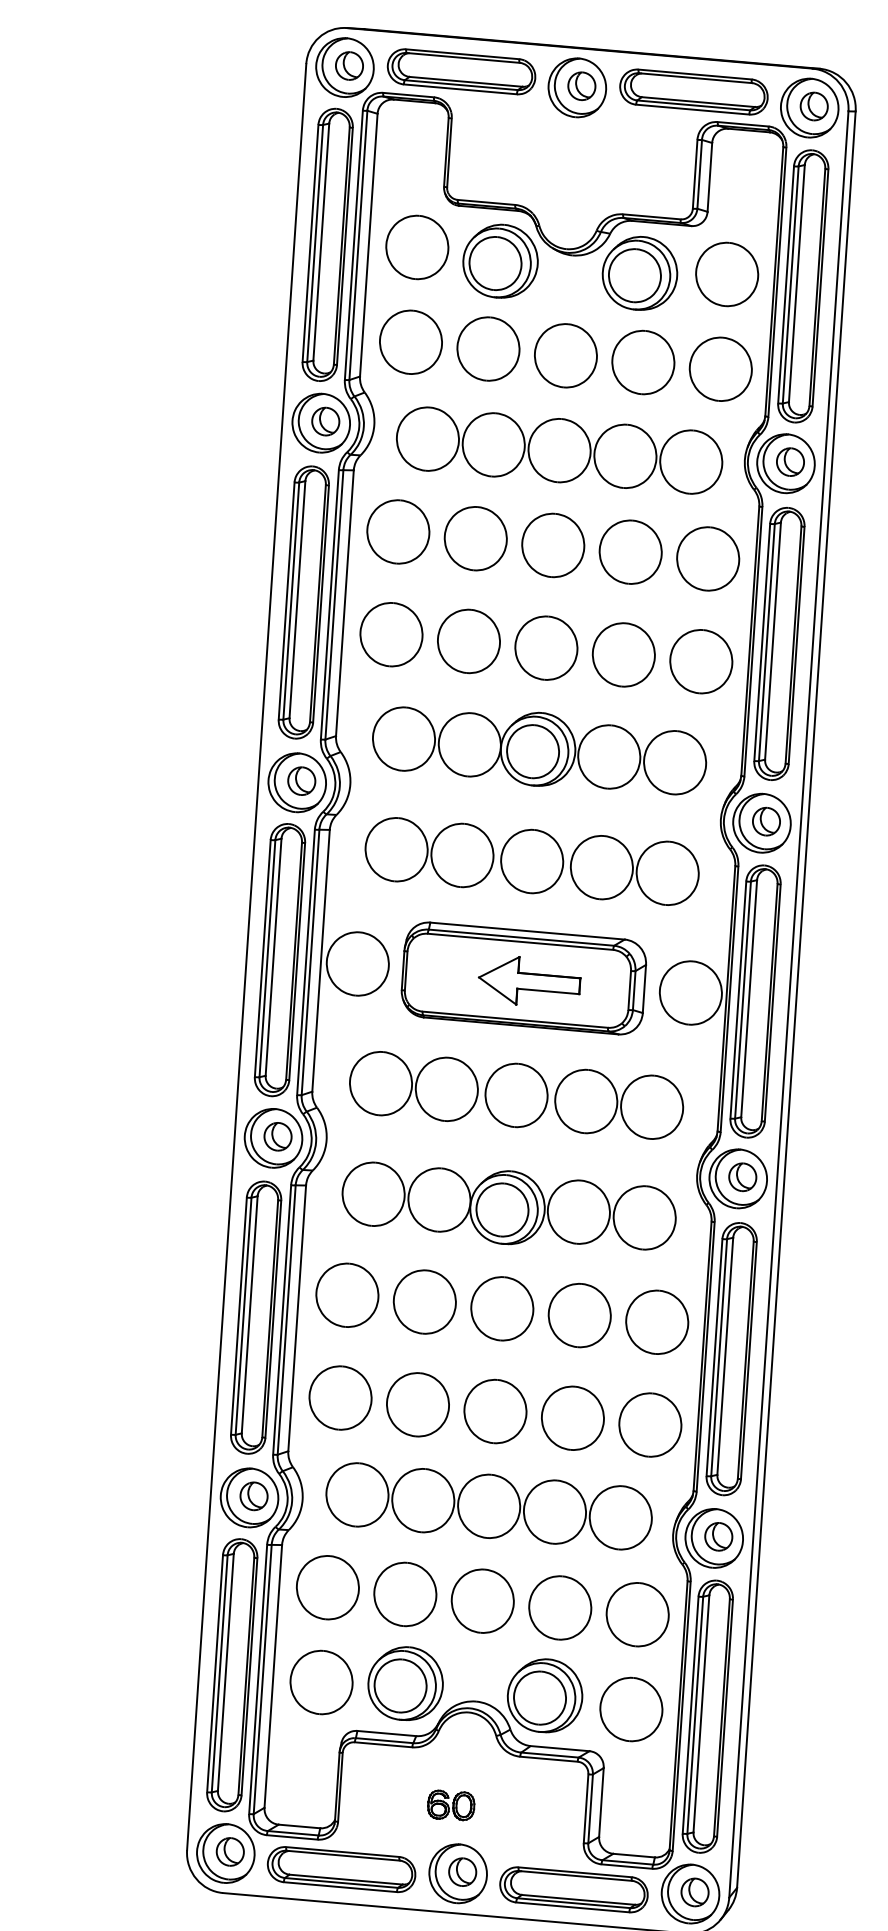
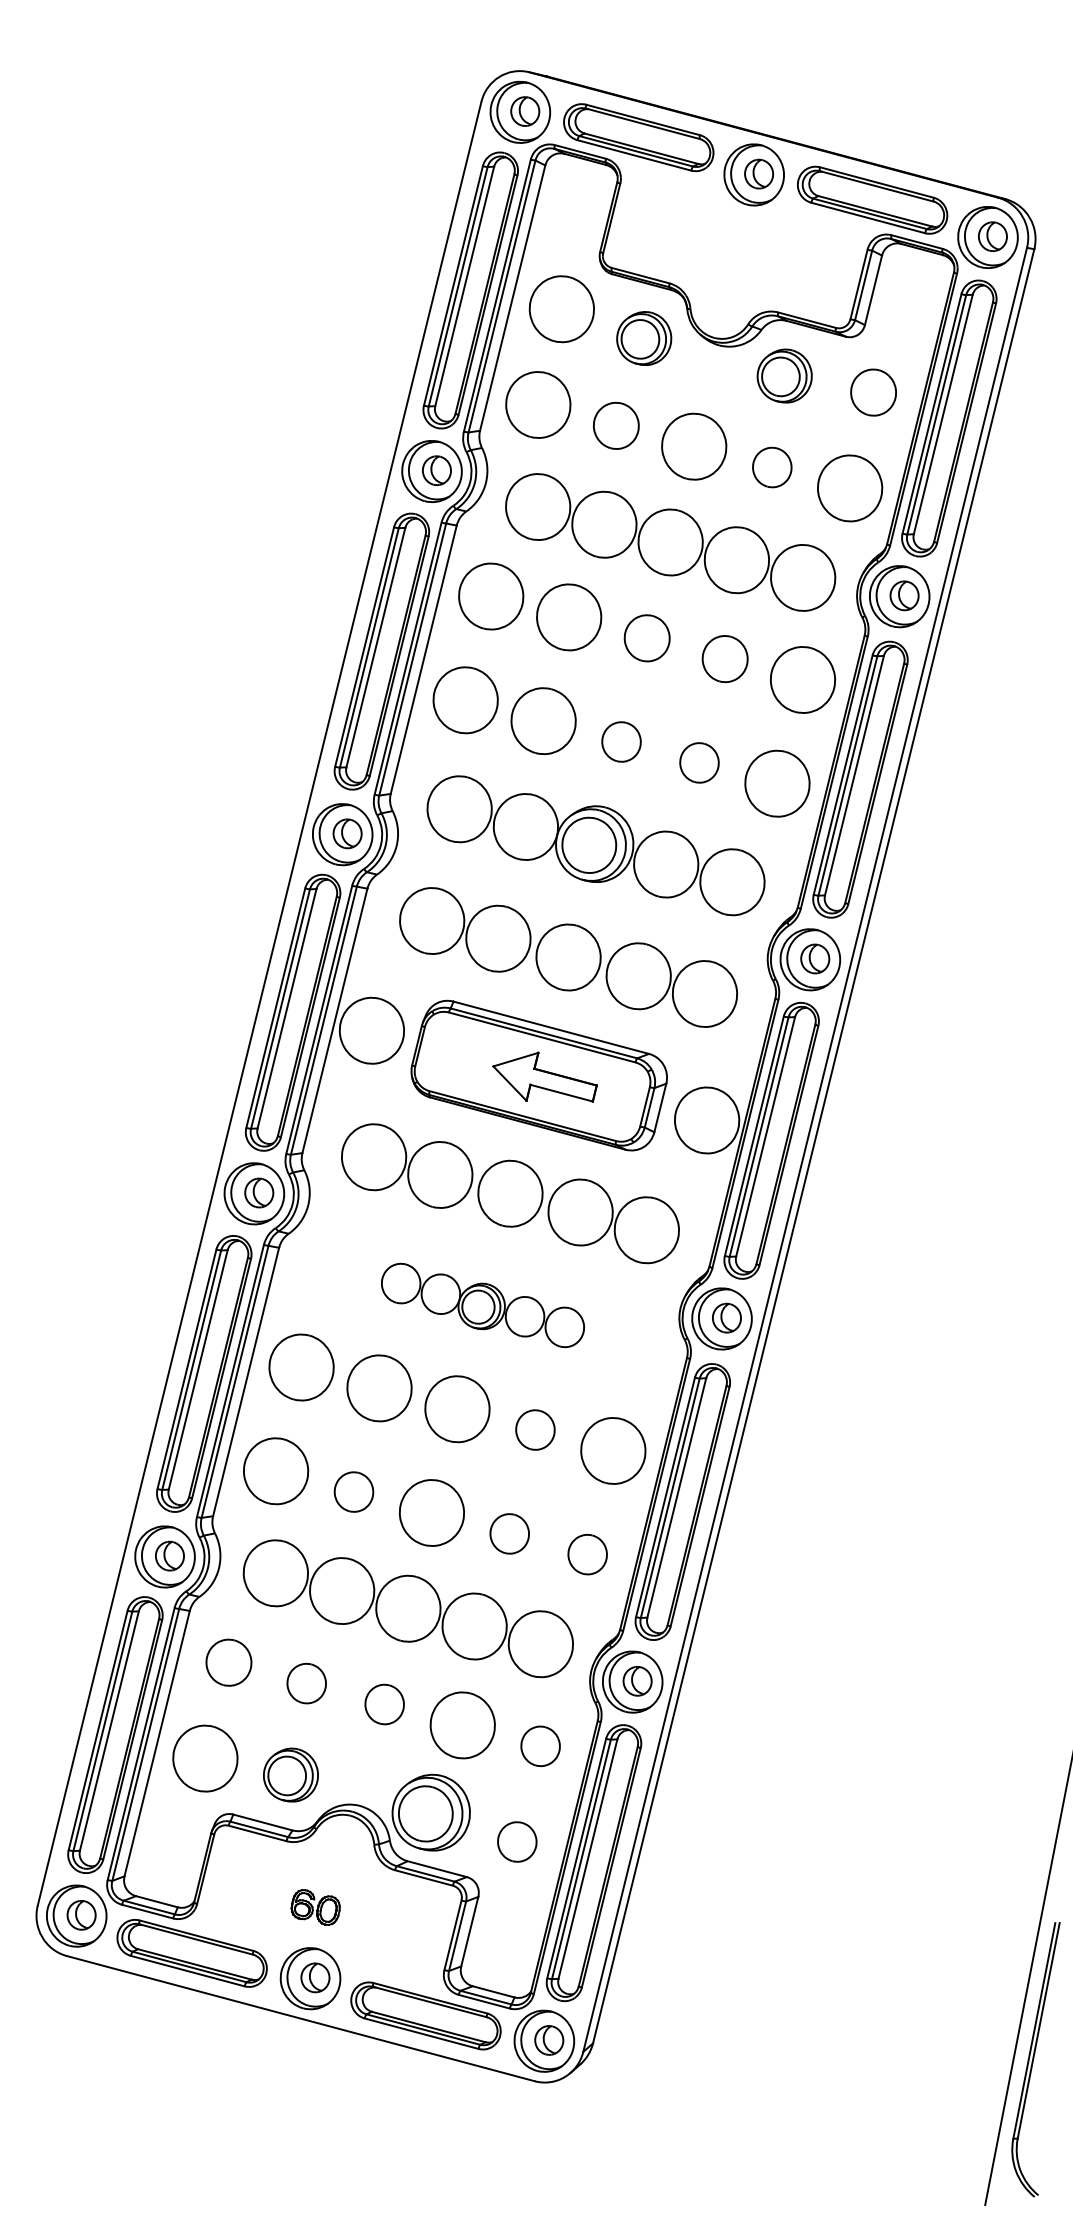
part: (499, 261) -> (643, 338), size x0.7
part: (639, 273) -> (784, 375), size x0.7
part: (726, 274) -> (873, 392), size x0.7
part: (488, 348) -> (616, 425), size x0.7
part: (643, 362) -> (772, 467), size x0.6
part: (553, 545) -> (647, 638), size x0.7
part: (631, 551) -> (725, 658), size x0.7
part: (546, 647) -> (621, 741), size x0.6
part: (623, 654) -> (699, 762), size x0.6
part: (508, 1206) -> (482, 1305), size x0.6
part: (579, 1314) -> (535, 1429), size x0.6
part: (417, 1404) -> (353, 1491), size x0.6
part: (572, 1418) -> (509, 1533), size x0.6
part: (650, 1424) -> (587, 1554), size x0.6
part: (327, 1587) -> (228, 1662), size x0.7
part: (404, 1594) -> (306, 1683), size x0.6
part: (482, 1601) -> (384, 1704), size x0.6
part: (637, 1614) -> (540, 1746), size x0.6
part: (404, 1683) -> (290, 1774), size x0.7
part: (631, 1708) -> (517, 1841), size x0.6

